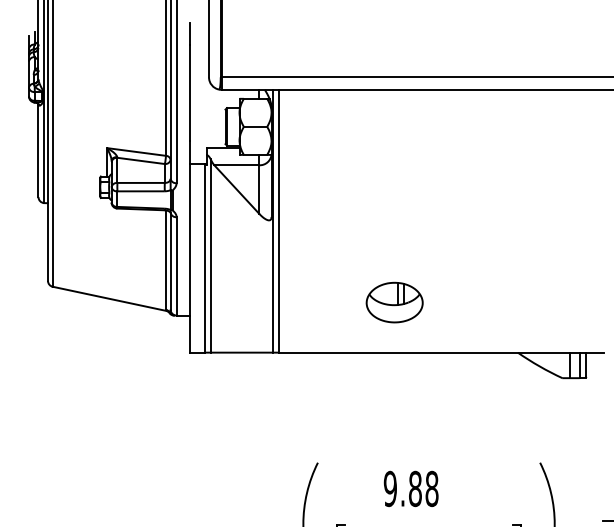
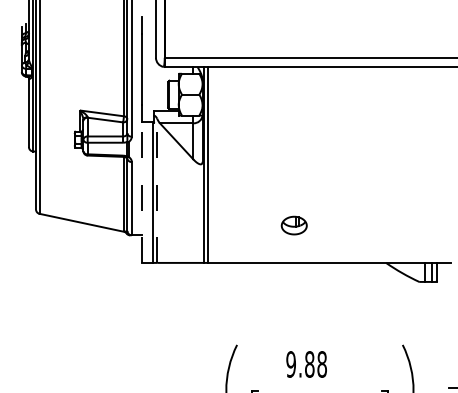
line: (210, 255) -> (157, 190), solid -> dashed
line: (189, 257) -> (141, 192), solid -> dashed
part: (394, 302) -> (294, 225), size x0.6

